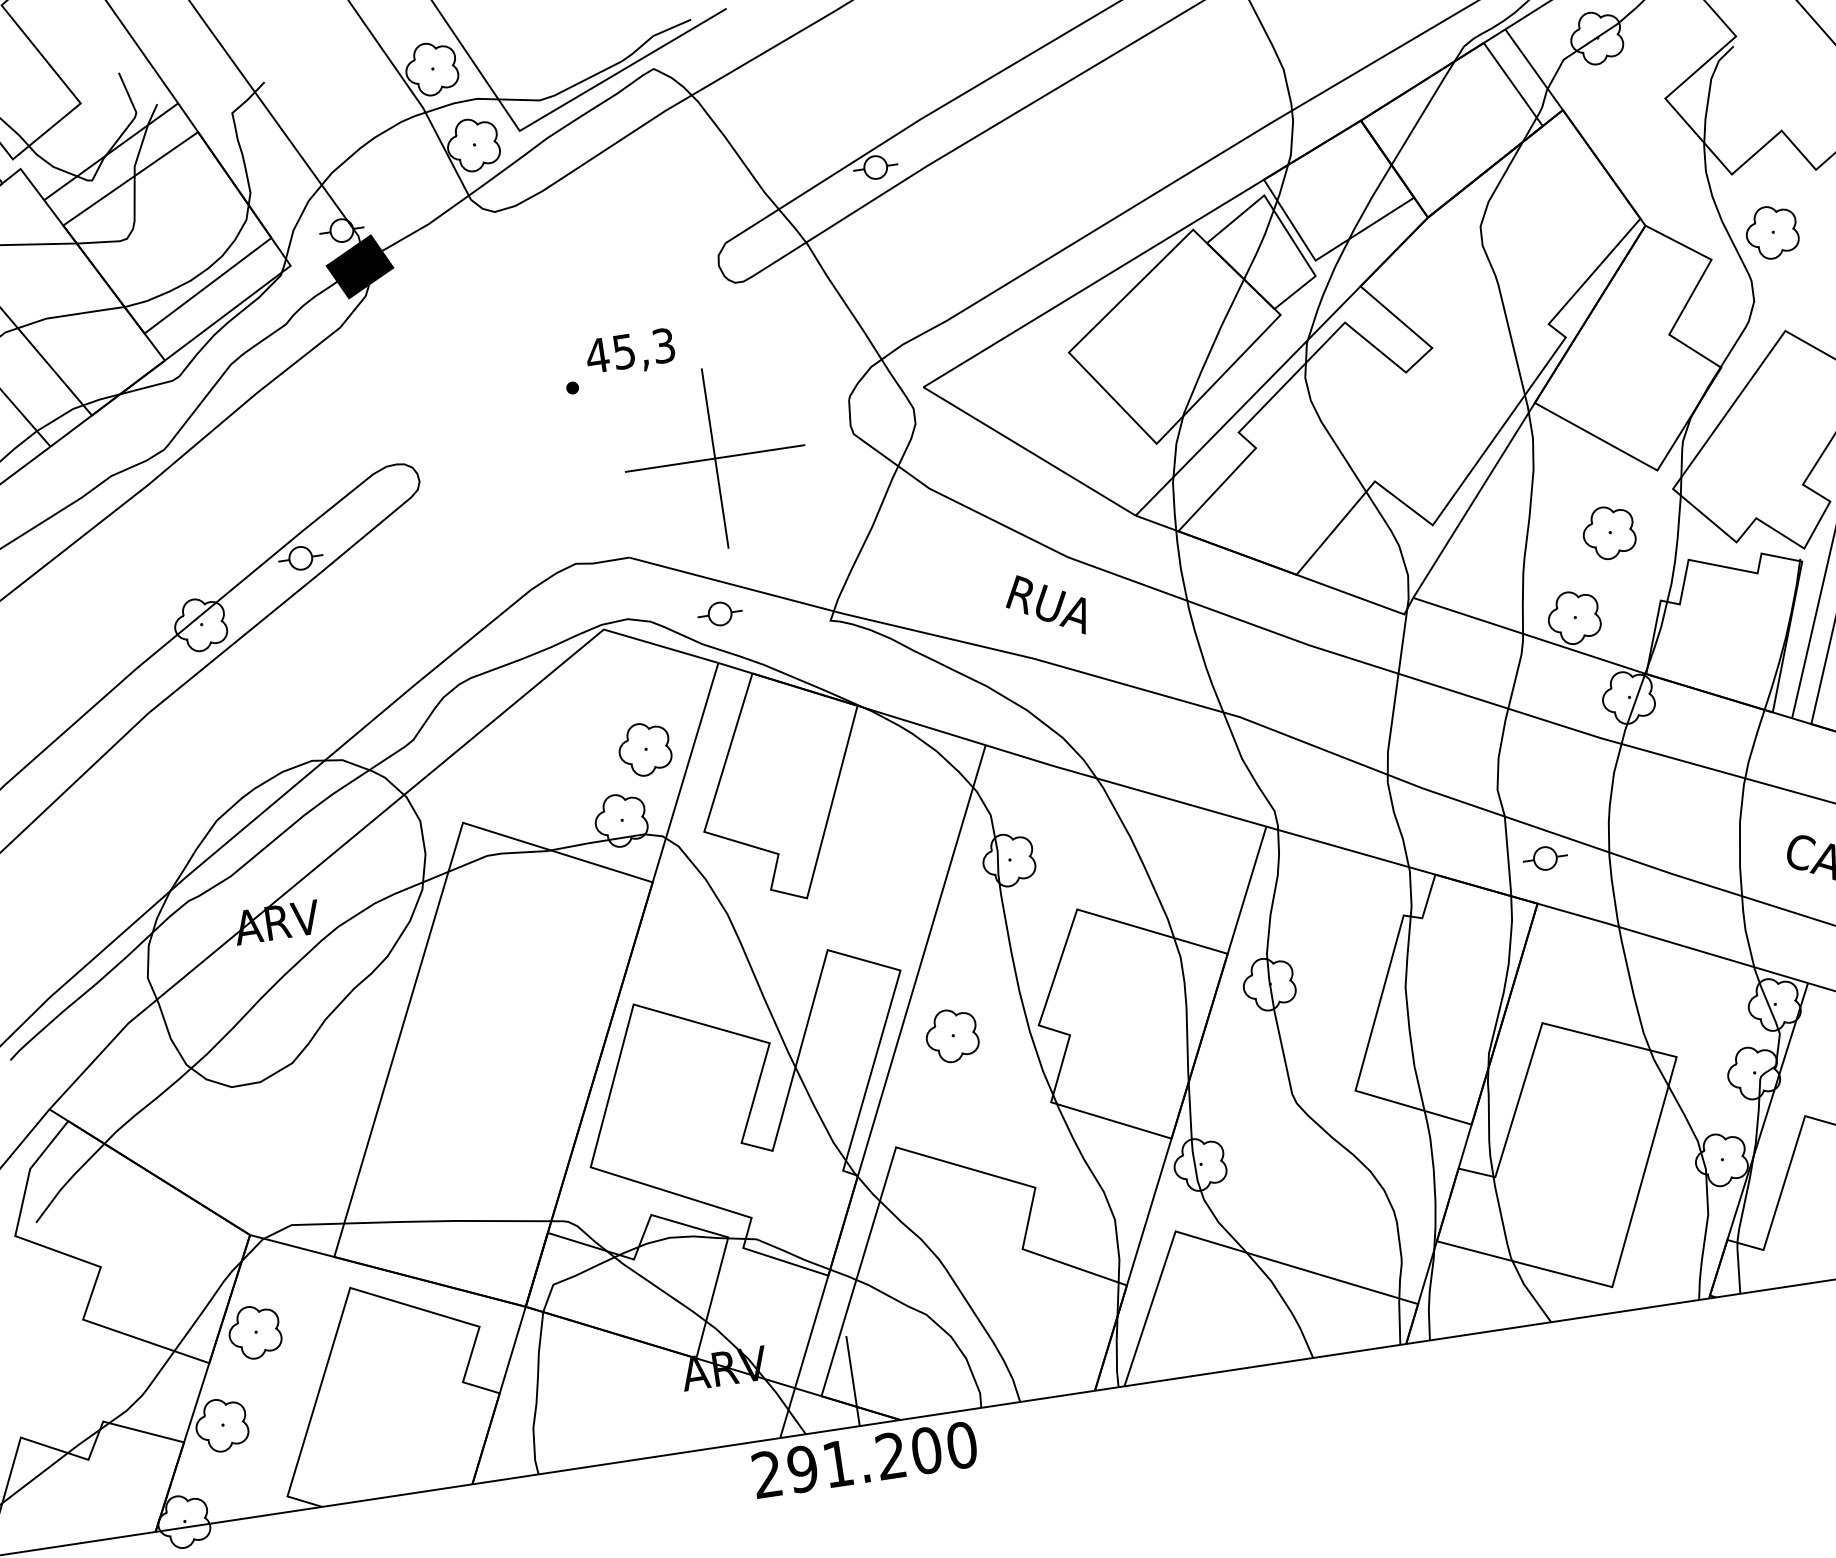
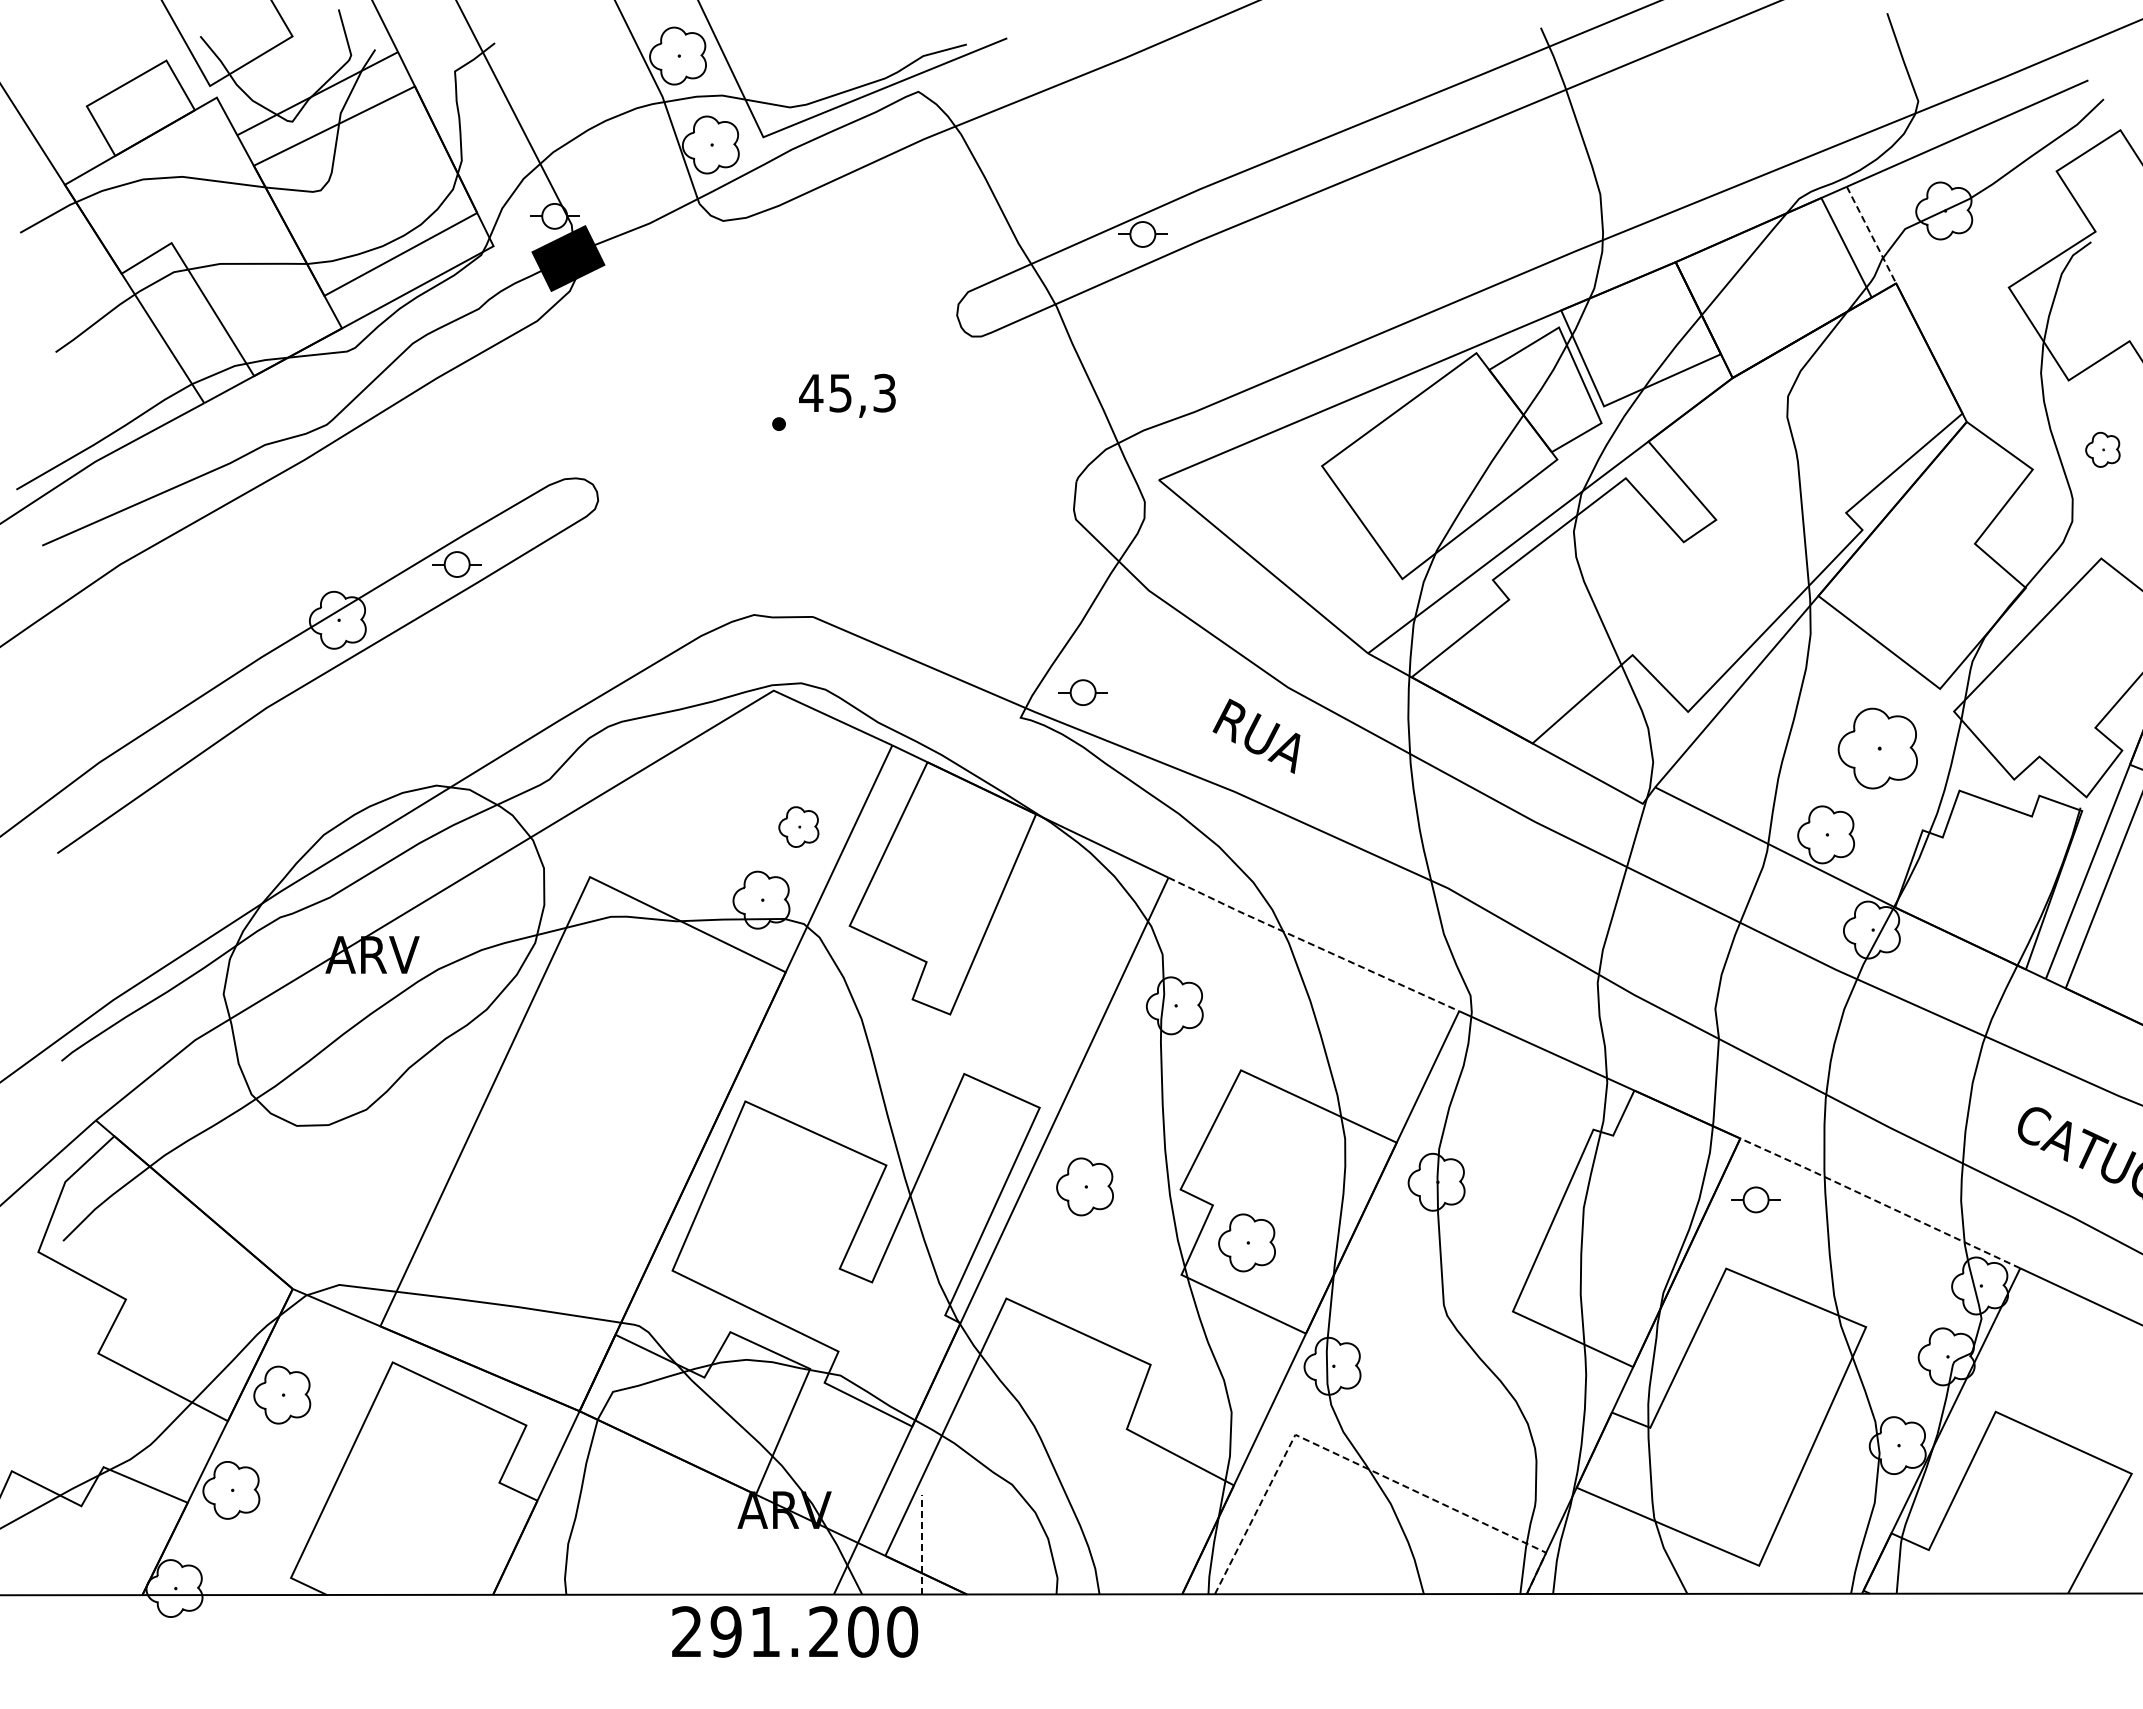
line: (1534, 70) -> (1871, 235), solid -> dashed
part: (1771, 232) -> (2102, 449), size x0.6
part: (714, 458) -> (921, 523), removed
part: (1608, 532) -> (1877, 748), size x1.4
part: (719, 613) -> (1082, 692), moved
part: (644, 748) -> (798, 826), size x0.7
line: (1124, 786) -> (1312, 944), solid -> dashed
part: (1544, 858) -> (1755, 1199), moved
line: (1671, 942) -> (1879, 1202), solid -> dashed
part: (1105, 1064) -> (1246, 1242), added
line: (1239, 1250) -> (1361, 1465), solid -> dashed
line: (852, 1381) -> (921, 1544), solid -> dashed
text: (865, 1459) -> (795, 1631), moved

